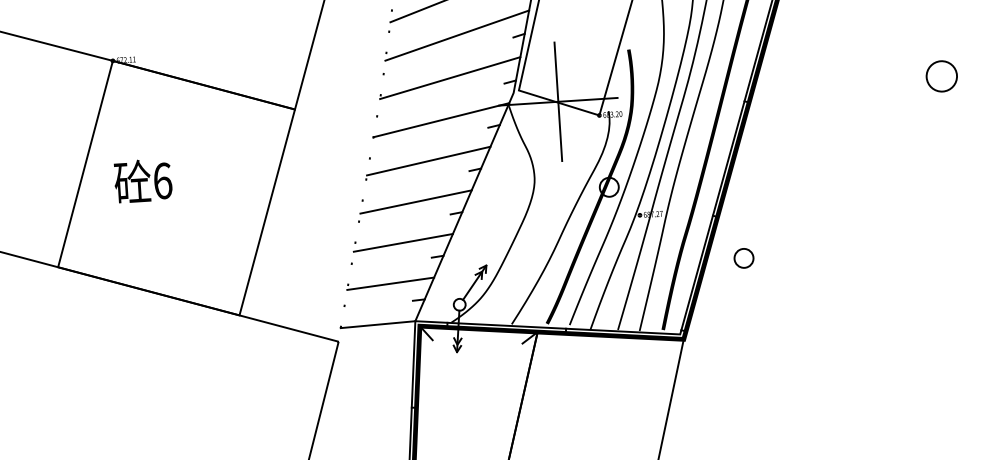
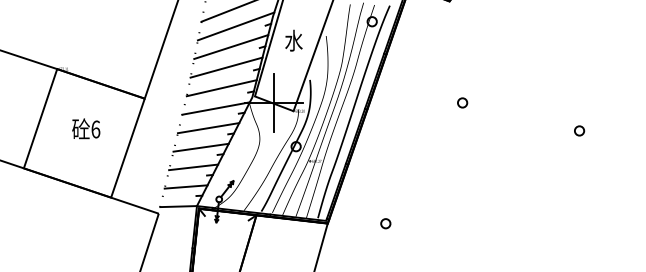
part: (942, 75) -> (462, 102), size x0.62
text: (143, 180) -> (86, 128), moved
part: (743, 257) -> (385, 223), moved

